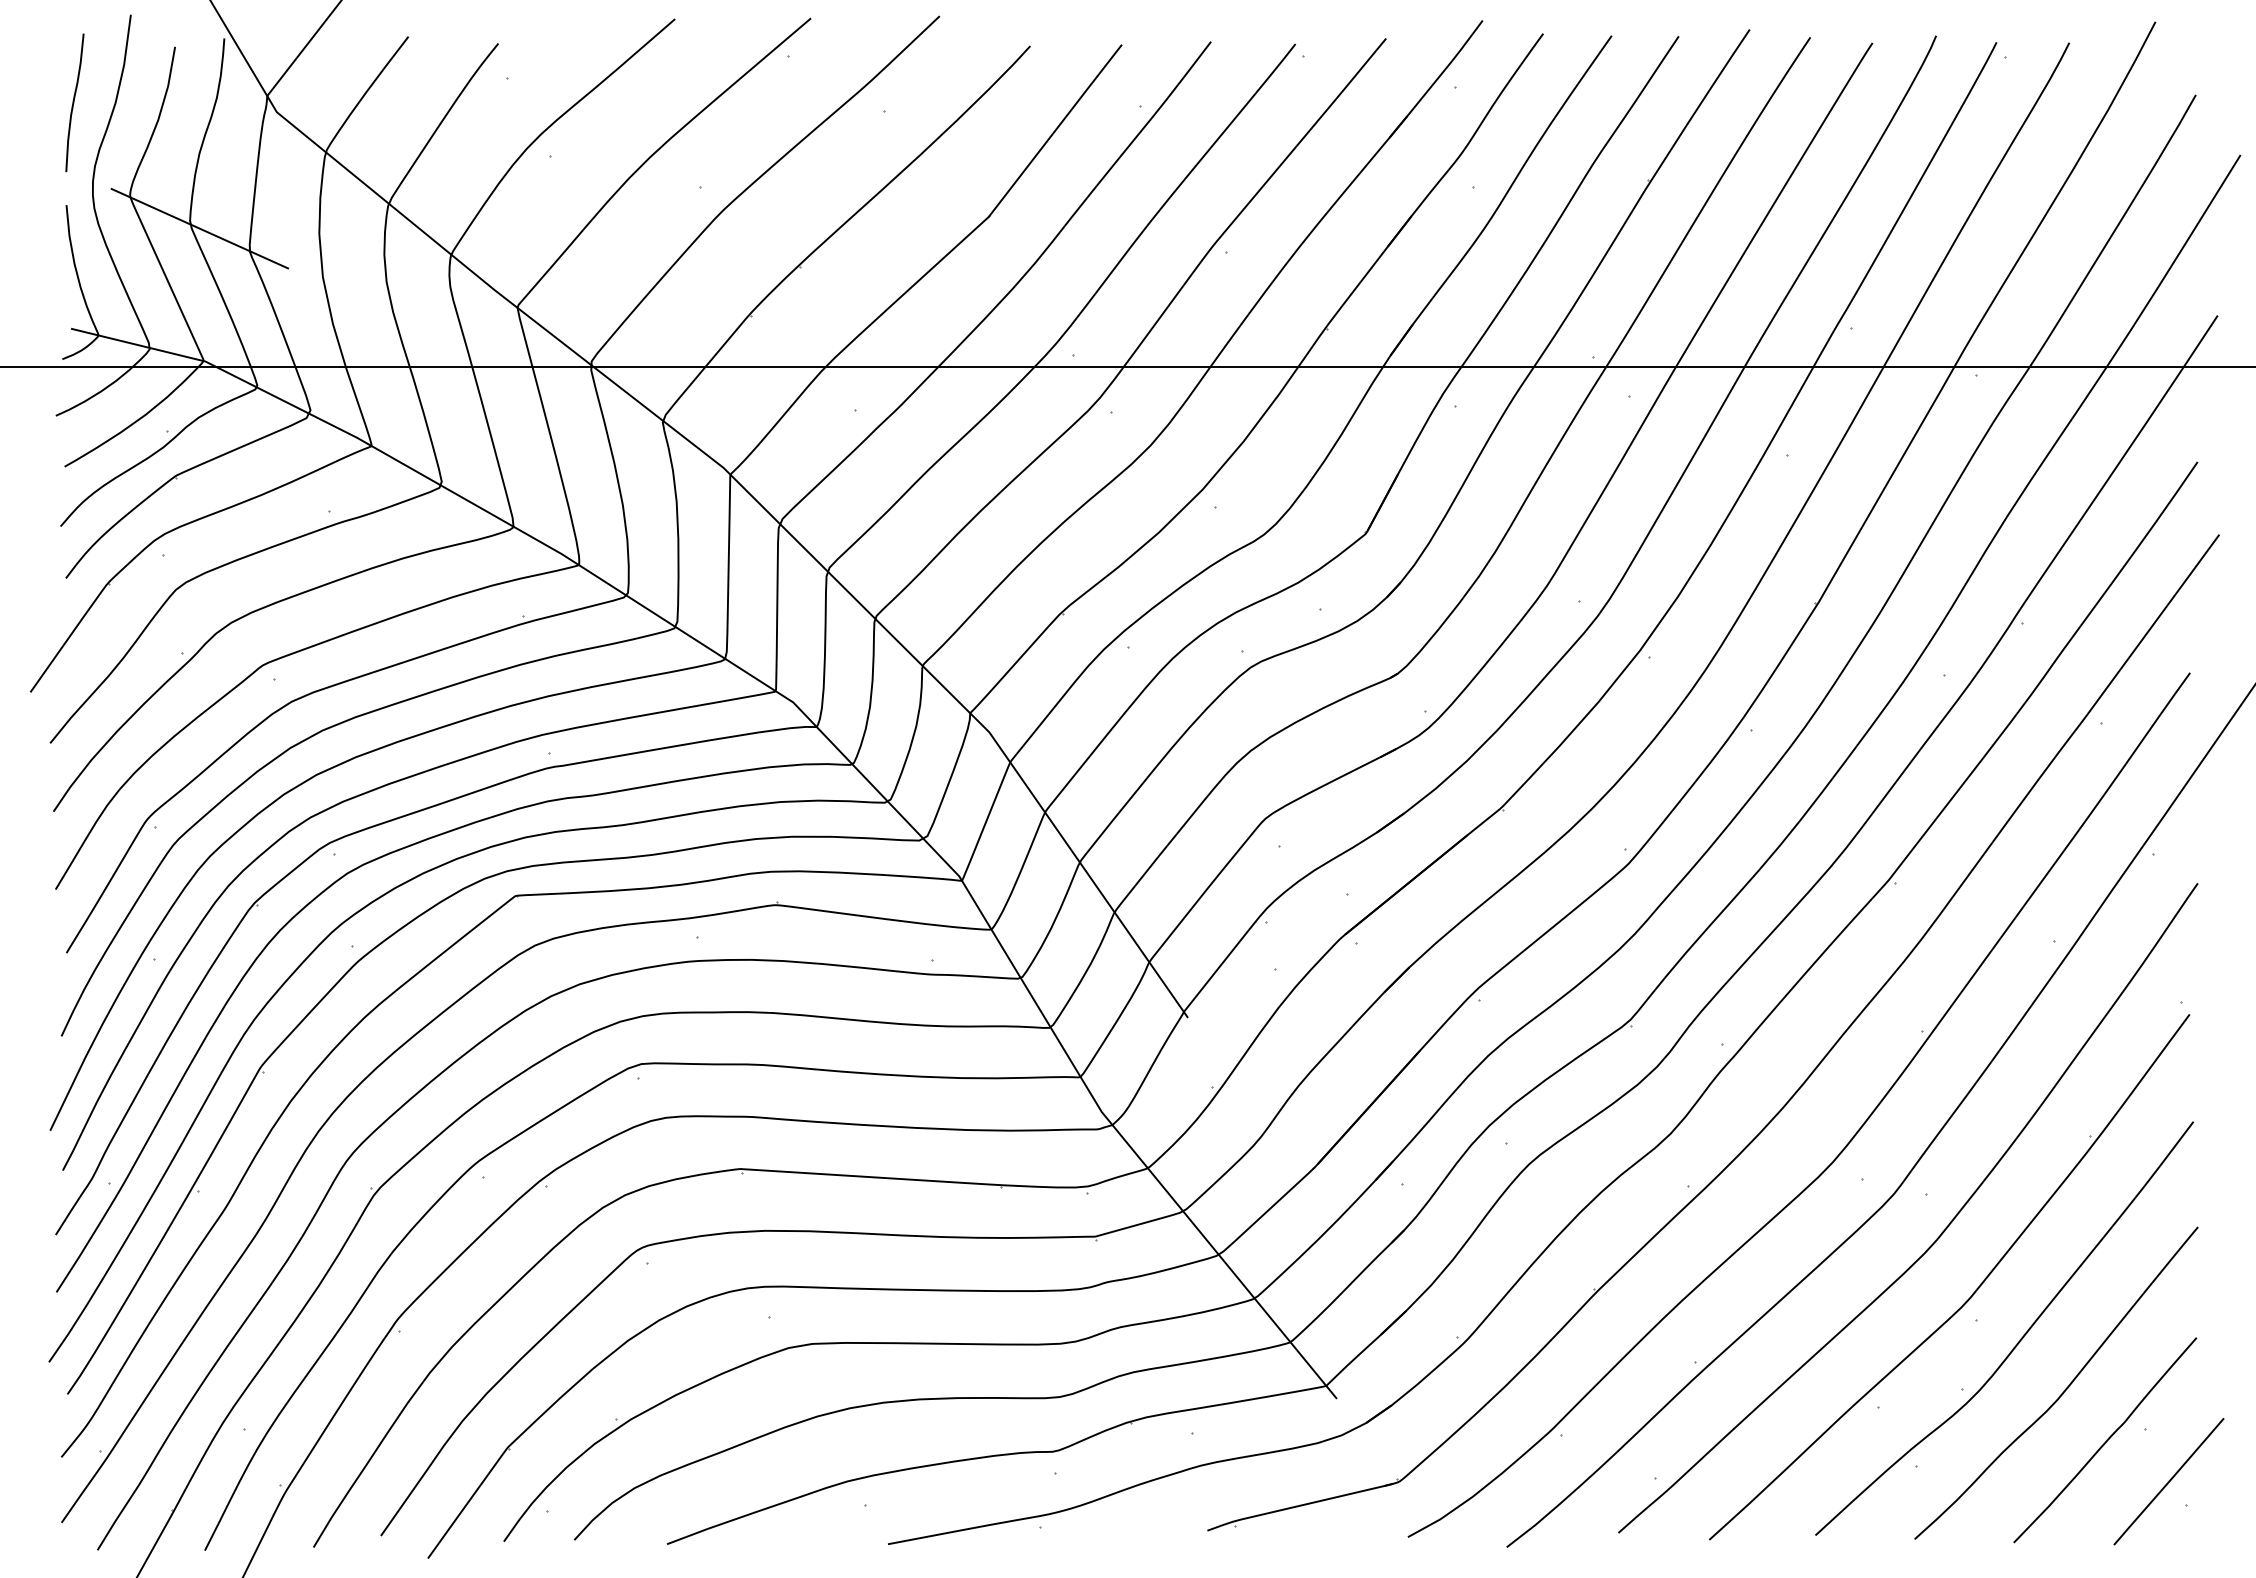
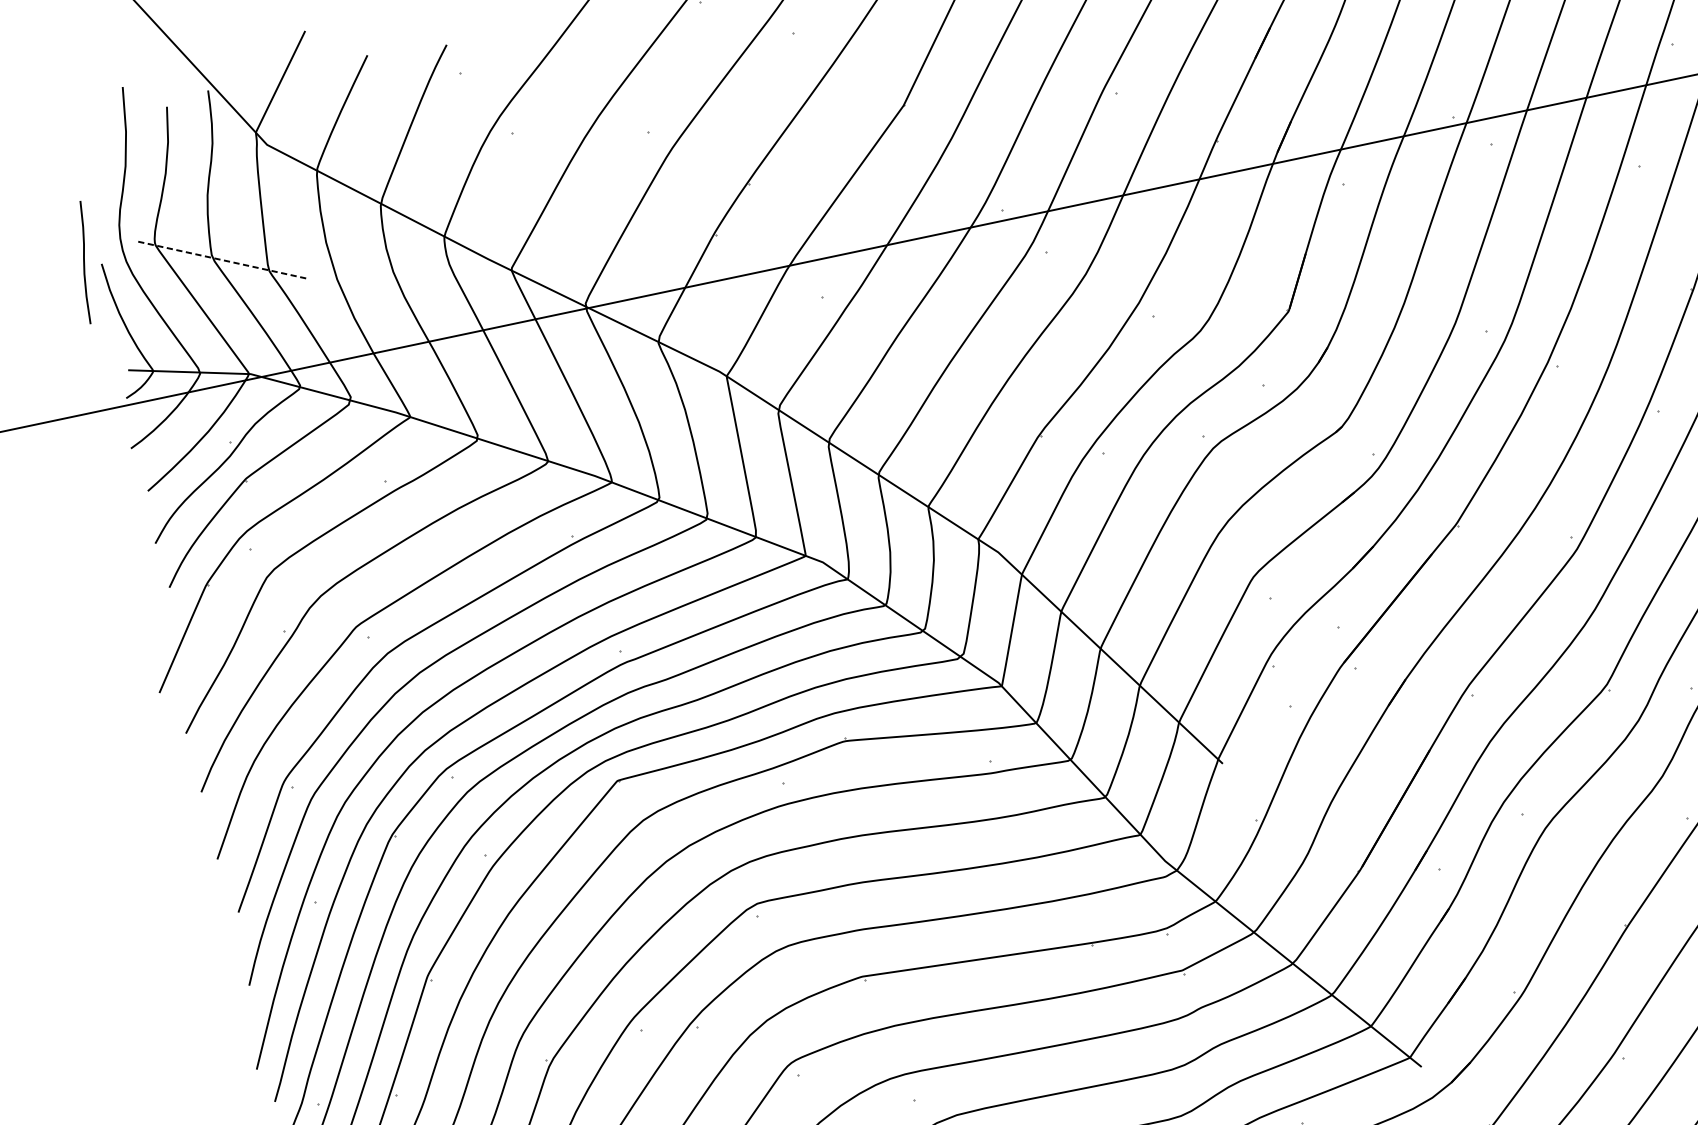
curve: (74, 102) -> (85, 262), moved
line: (199, 228) -> (221, 259), solid -> dashed

